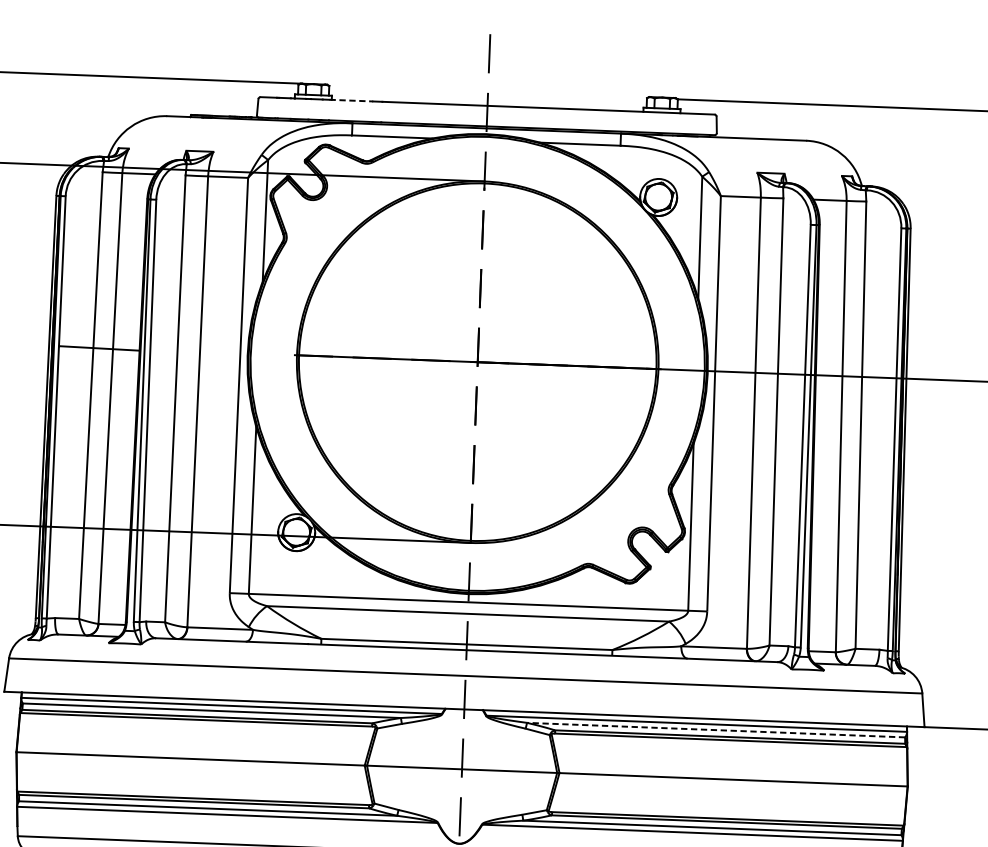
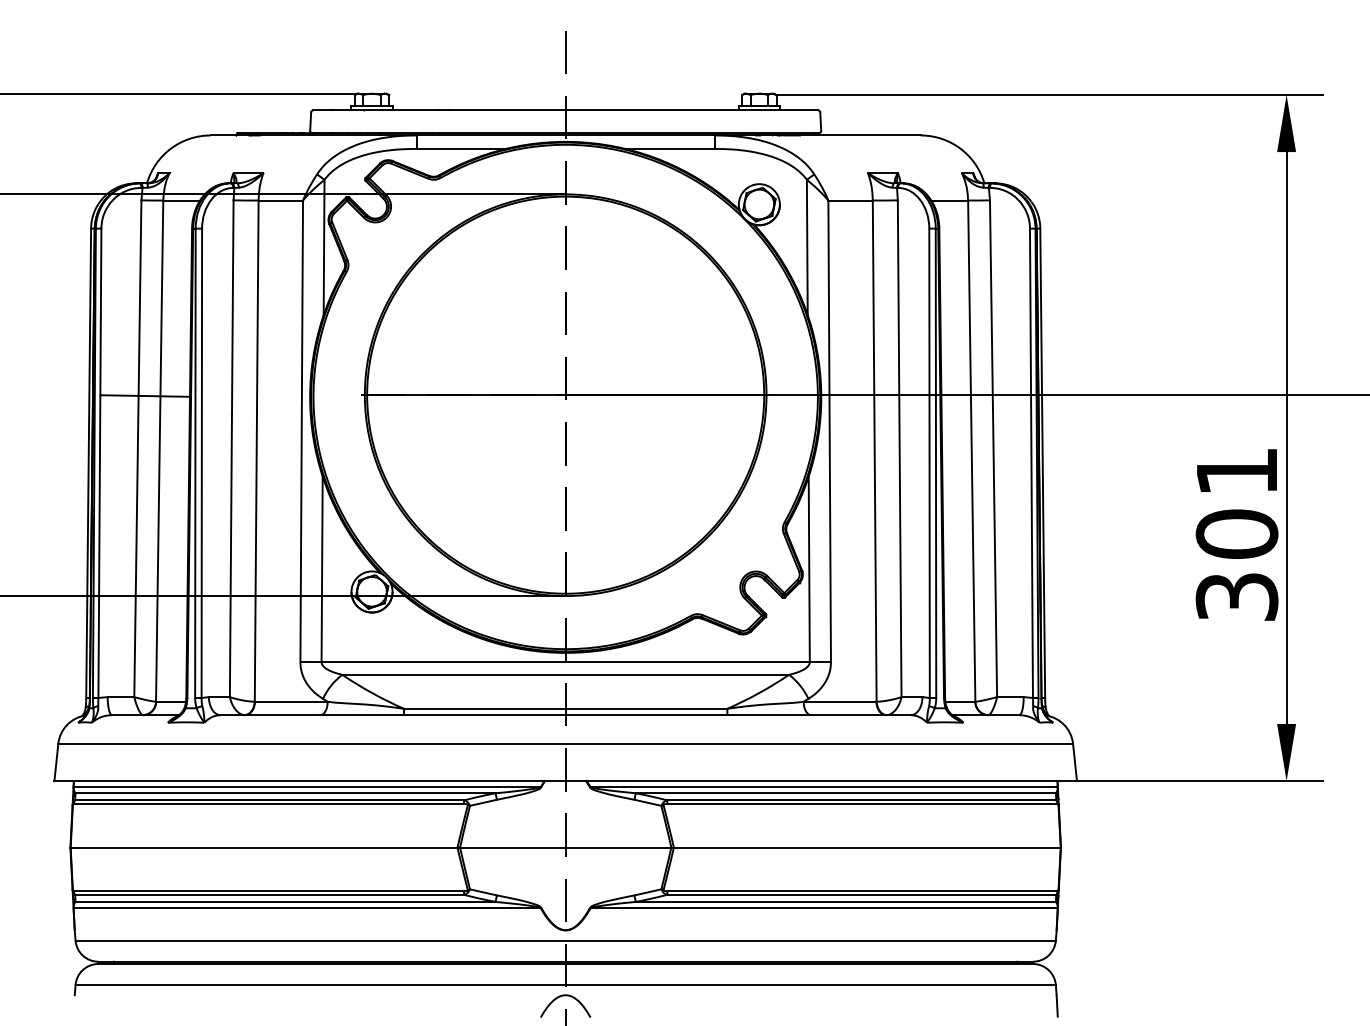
line: (351, 100) -> (414, 110), dashed -> solid
line: (715, 730) -> (845, 793), dashed -> solid

